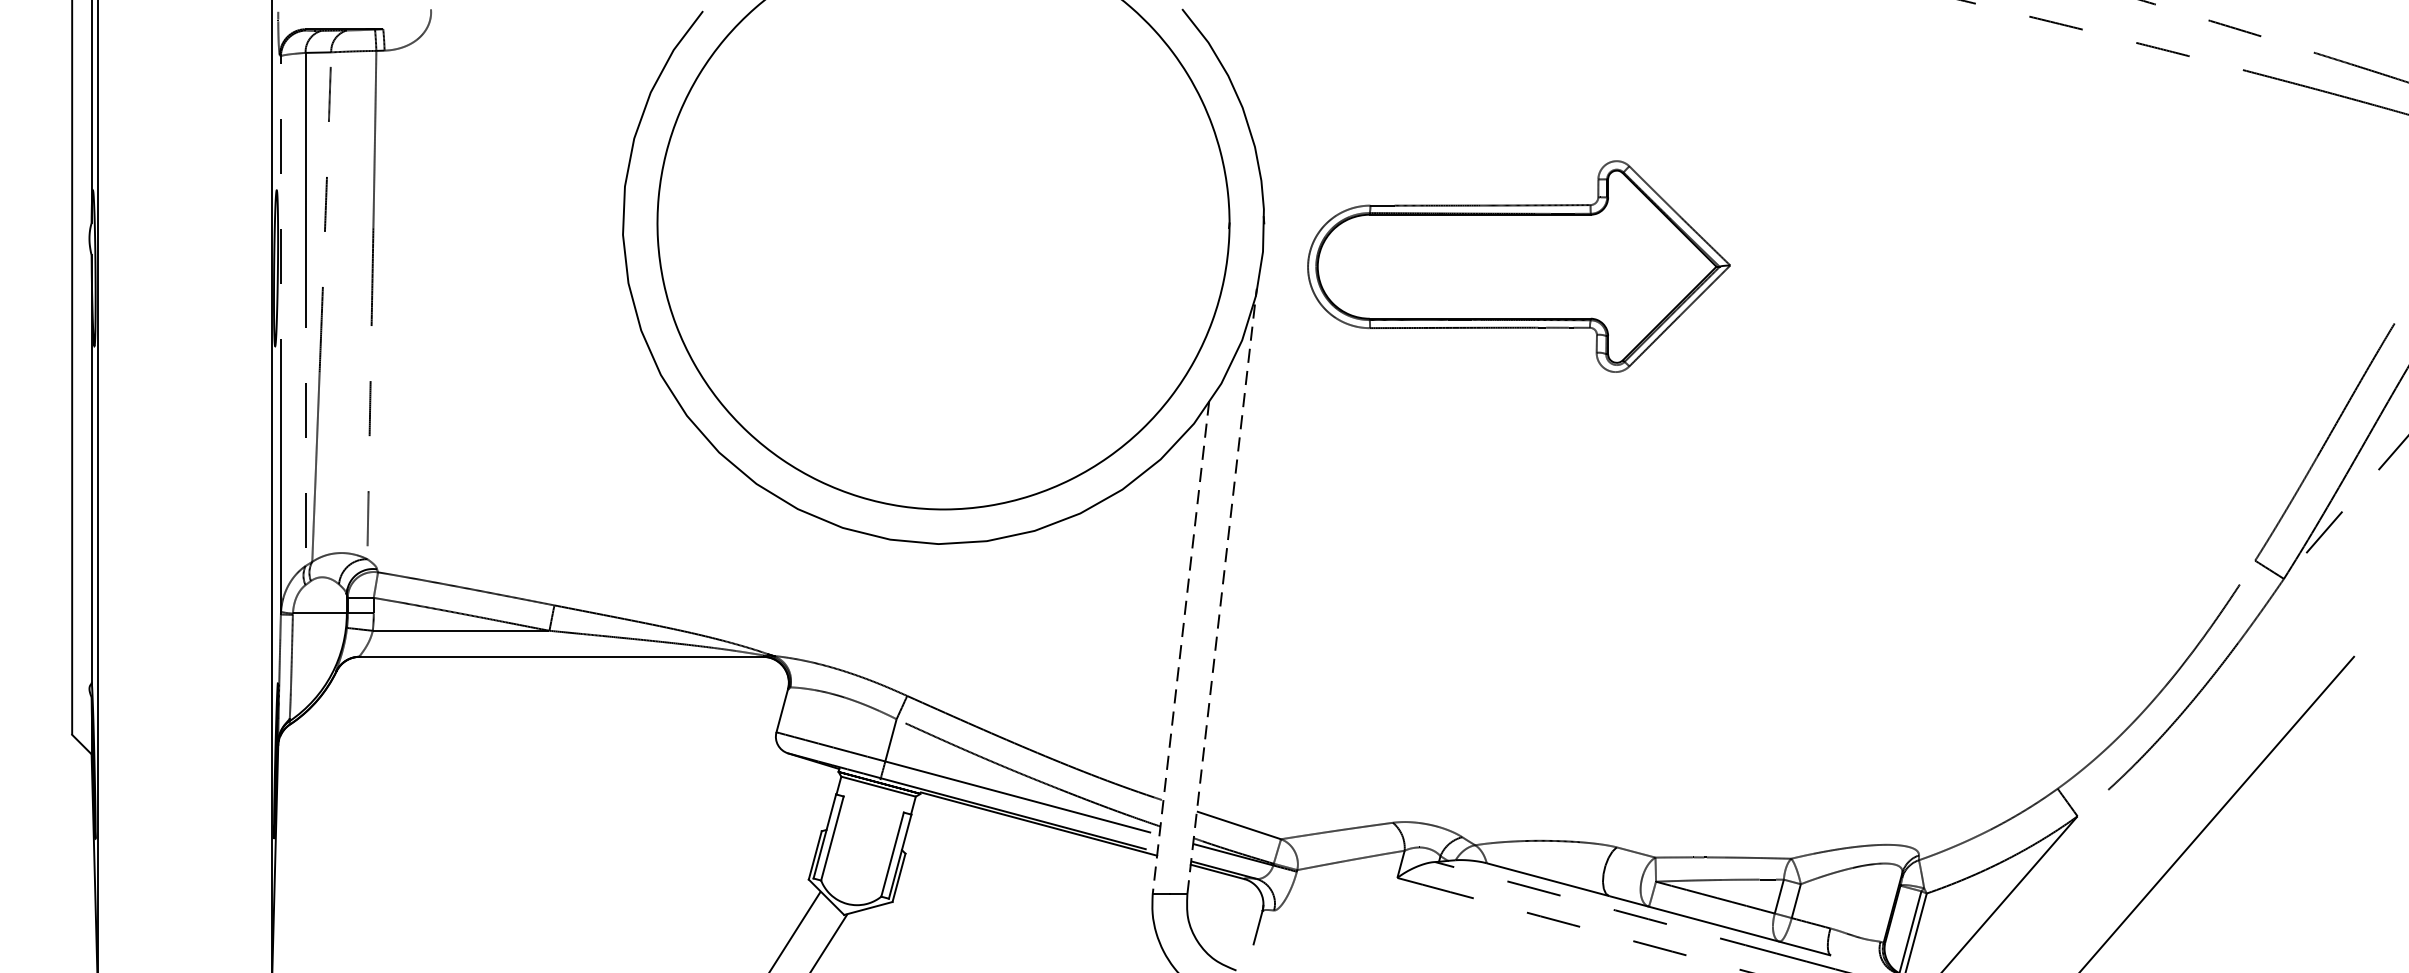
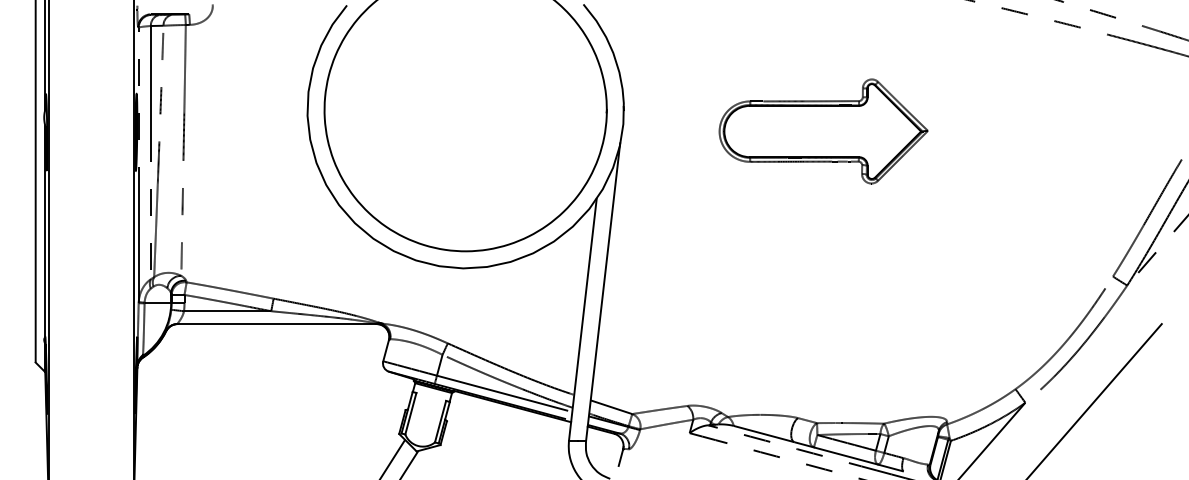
part: (1518, 266) -> (823, 131), moved
line: (1222, 590) -> (603, 291), dashed -> solid
line: (1180, 647) -> (582, 319), dashed -> solid

